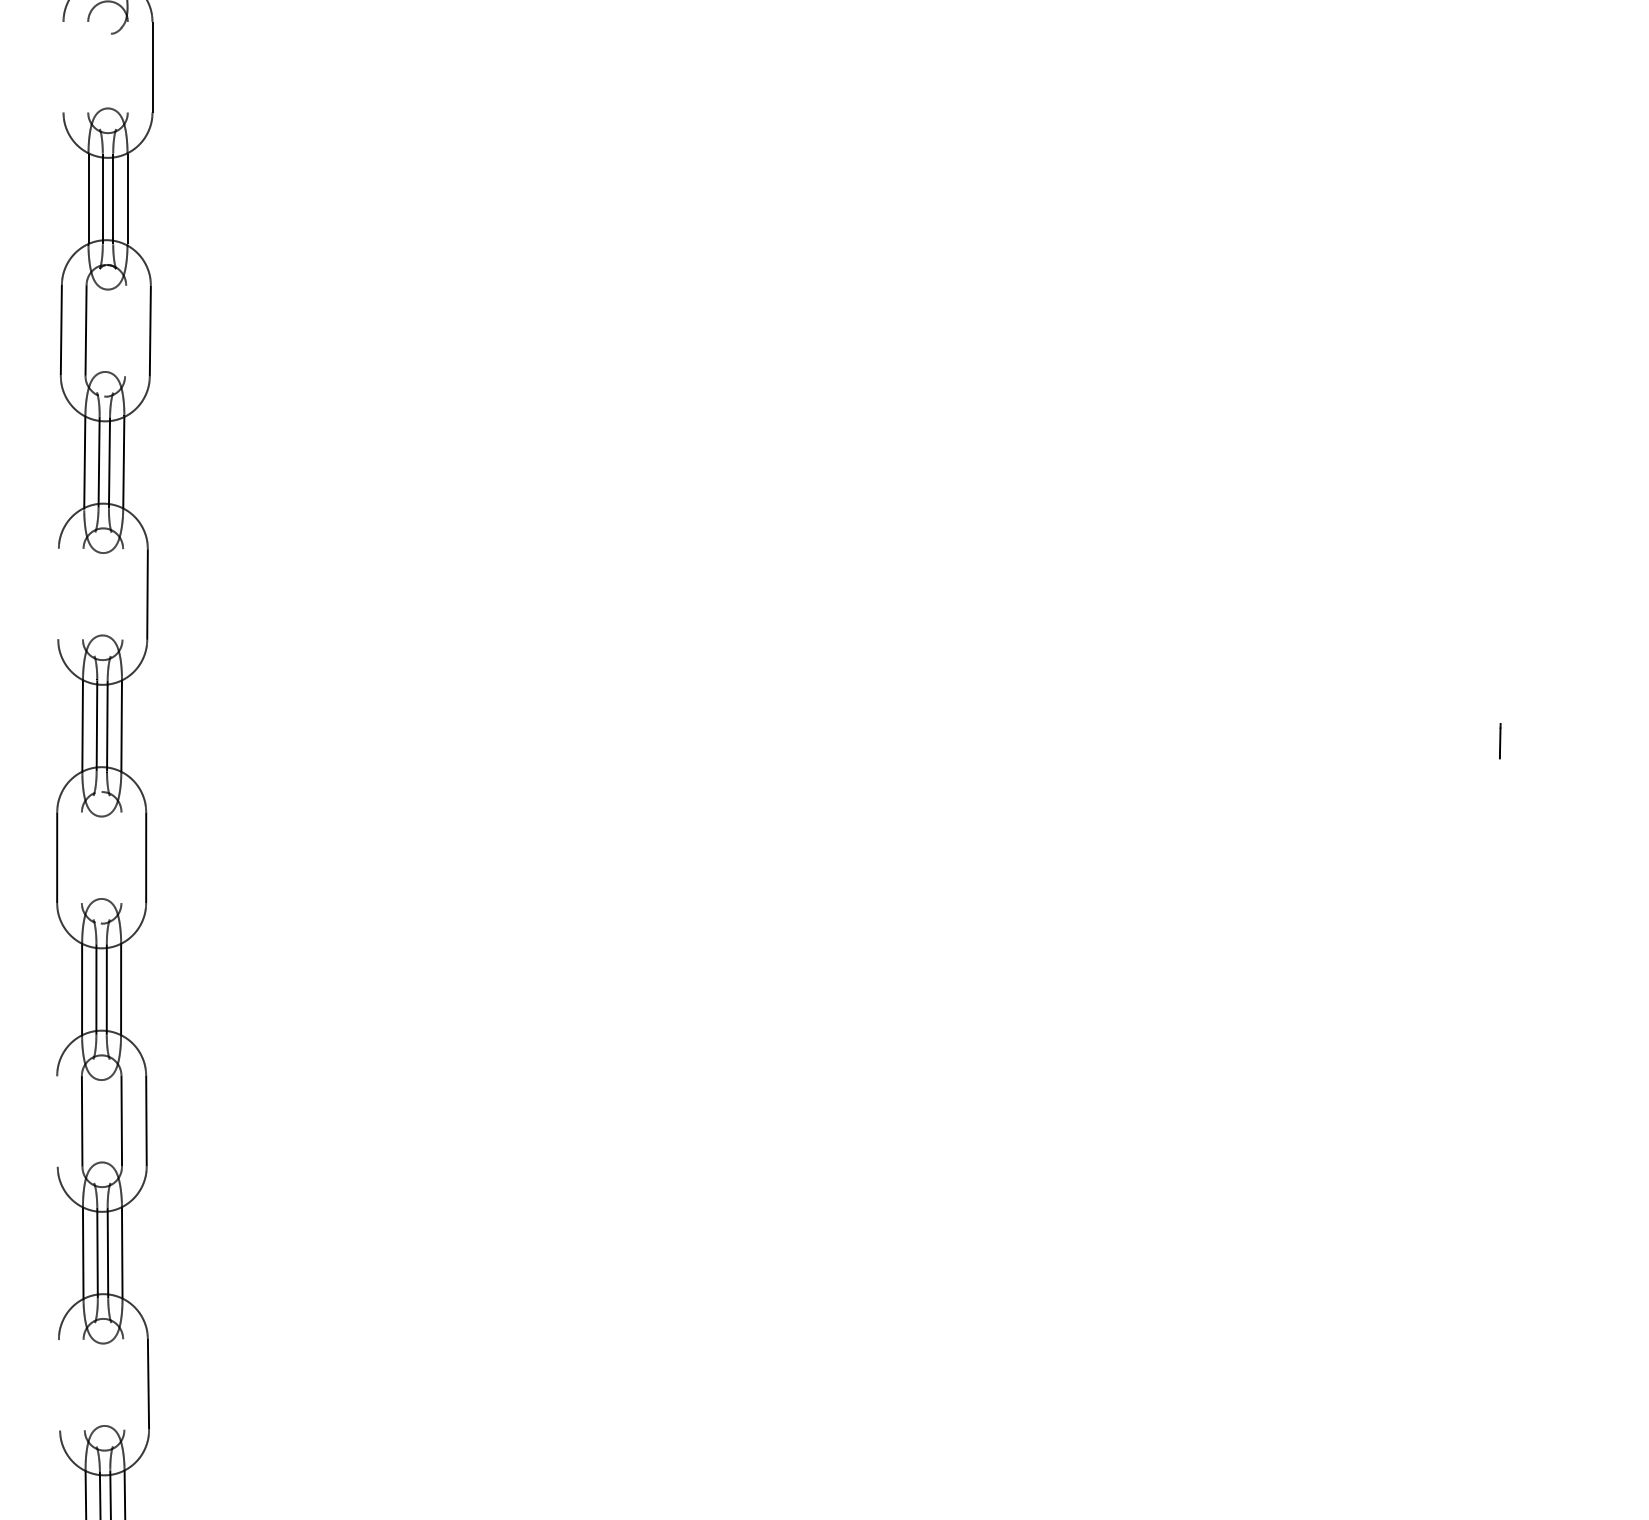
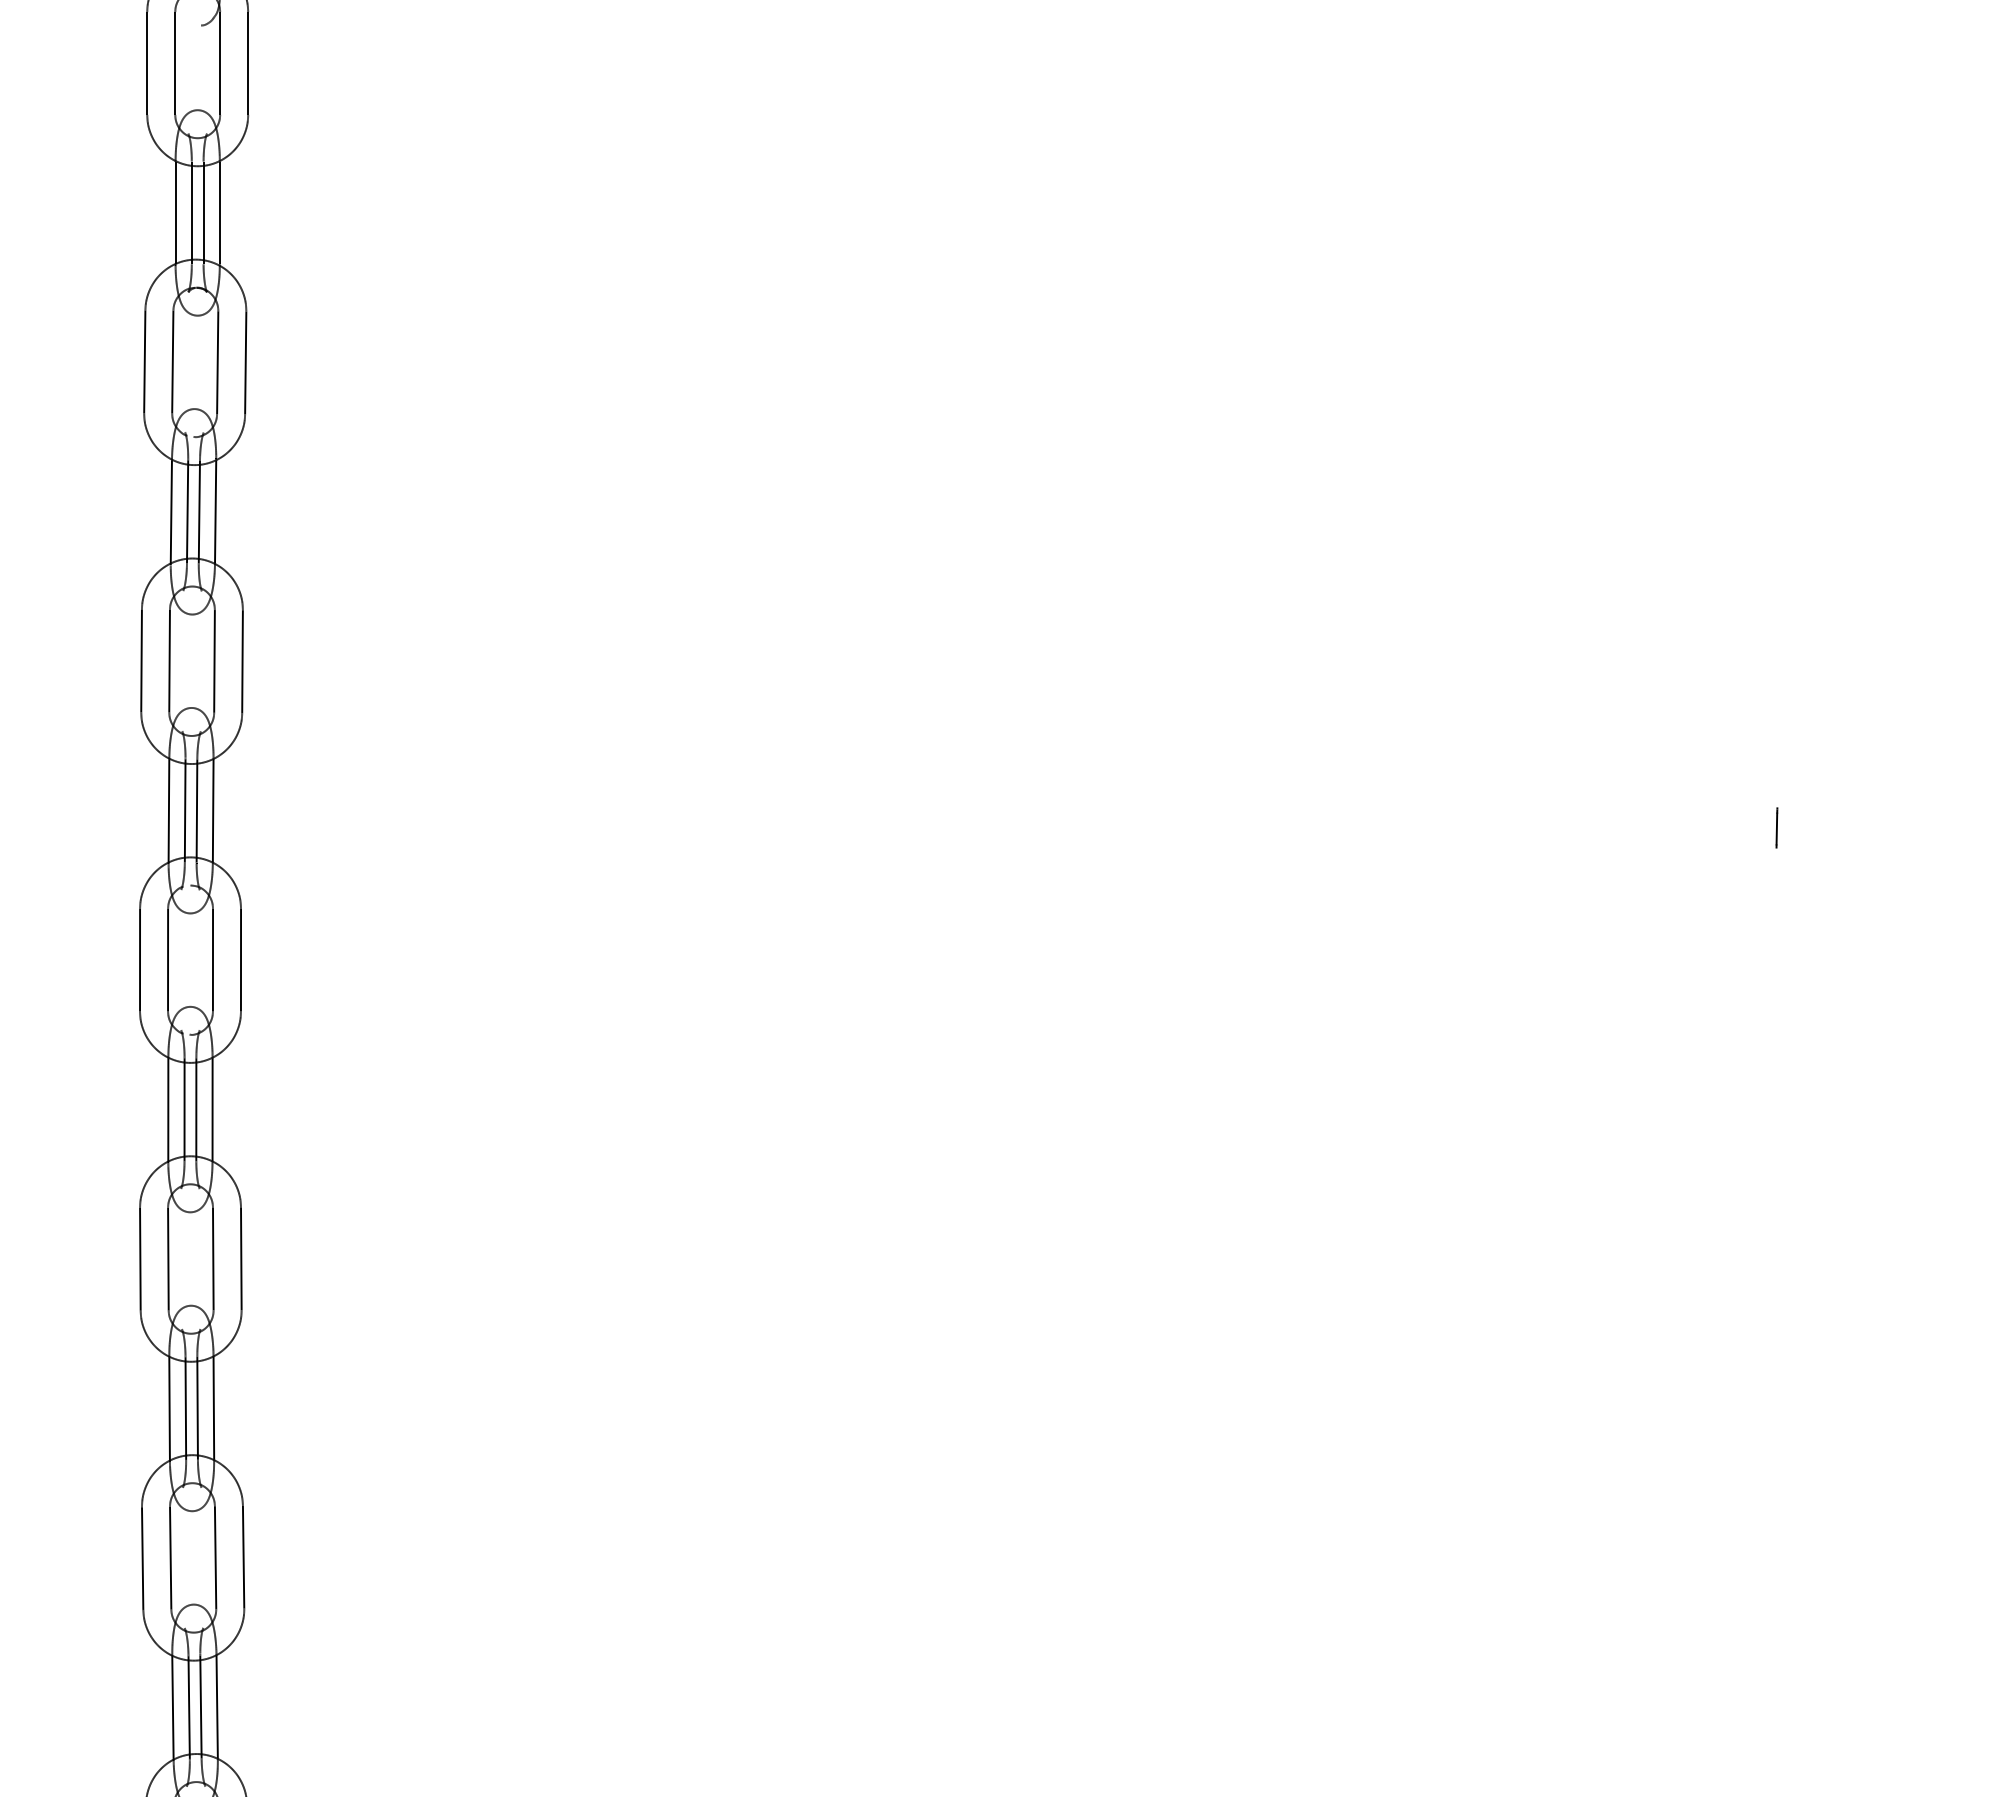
line: (63, 67) -> (147, 63), added
line: (88, 67) -> (175, 63), added
line: (128, 67) -> (220, 63), added
line: (125, 330) -> (217, 362), added
line: (58, 593) -> (141, 660), added
line: (83, 593) -> (169, 660), added
line: (122, 594) -> (214, 661), added
line: (82, 857) -> (168, 959), added
line: (121, 857) -> (212, 959), added
line: (57, 1120) -> (140, 1258), added
line: (84, 1384) -> (170, 1557), added
line: (123, 1384) -> (215, 1557), added
line: (59, 1385) -> (142, 1558), added

